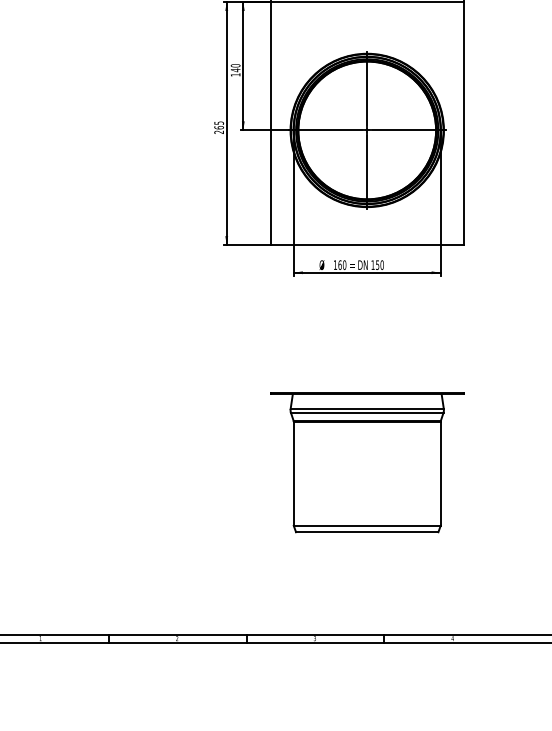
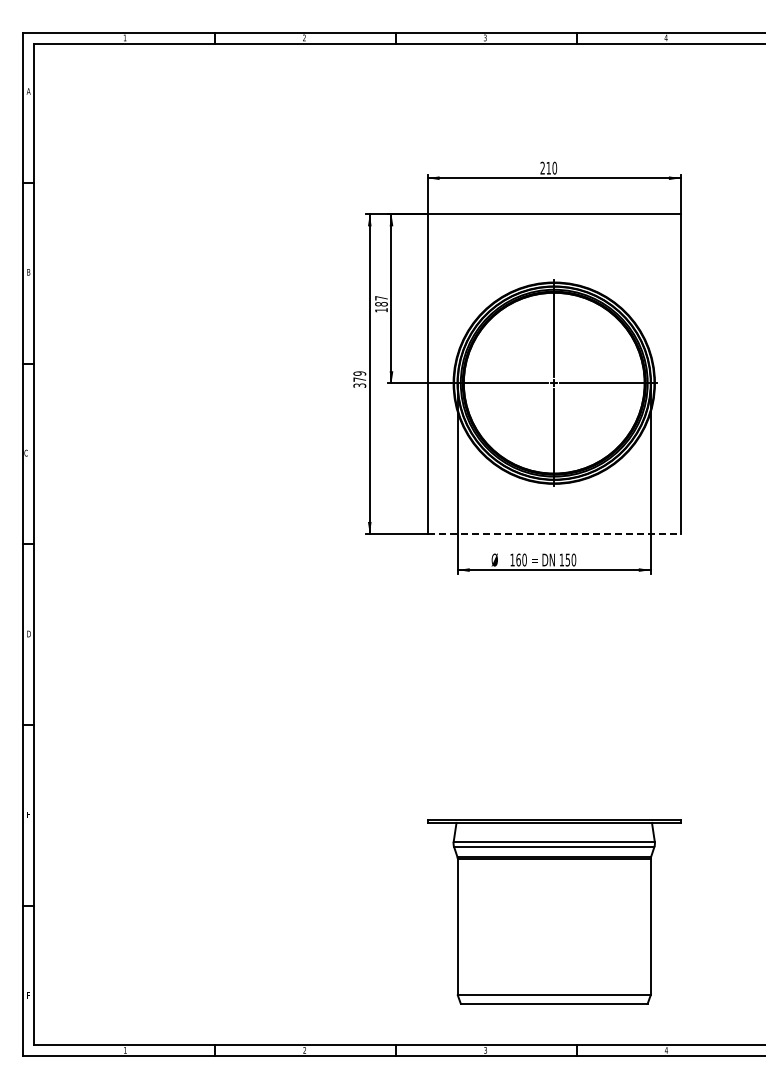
text: (235, 68) -> (381, 301), 140 -> 187
text: (218, 127) -> (359, 379), 265 -> 379
line: (367, 244) -> (554, 533), solid -> dashed
part: (367, 461) -> (554, 911), moved

